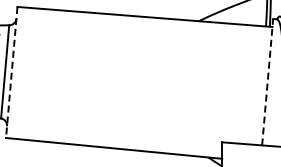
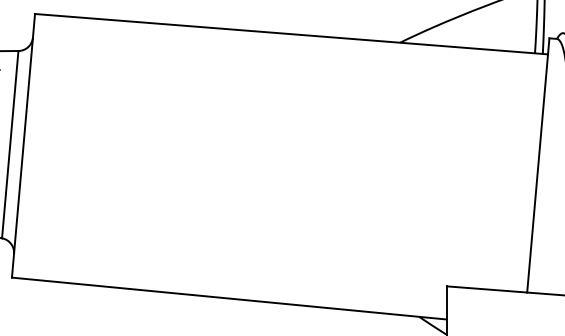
line: (11, 72) -> (22, 145), dashed -> solid
line: (267, 81) -> (537, 163), dashed -> solid

